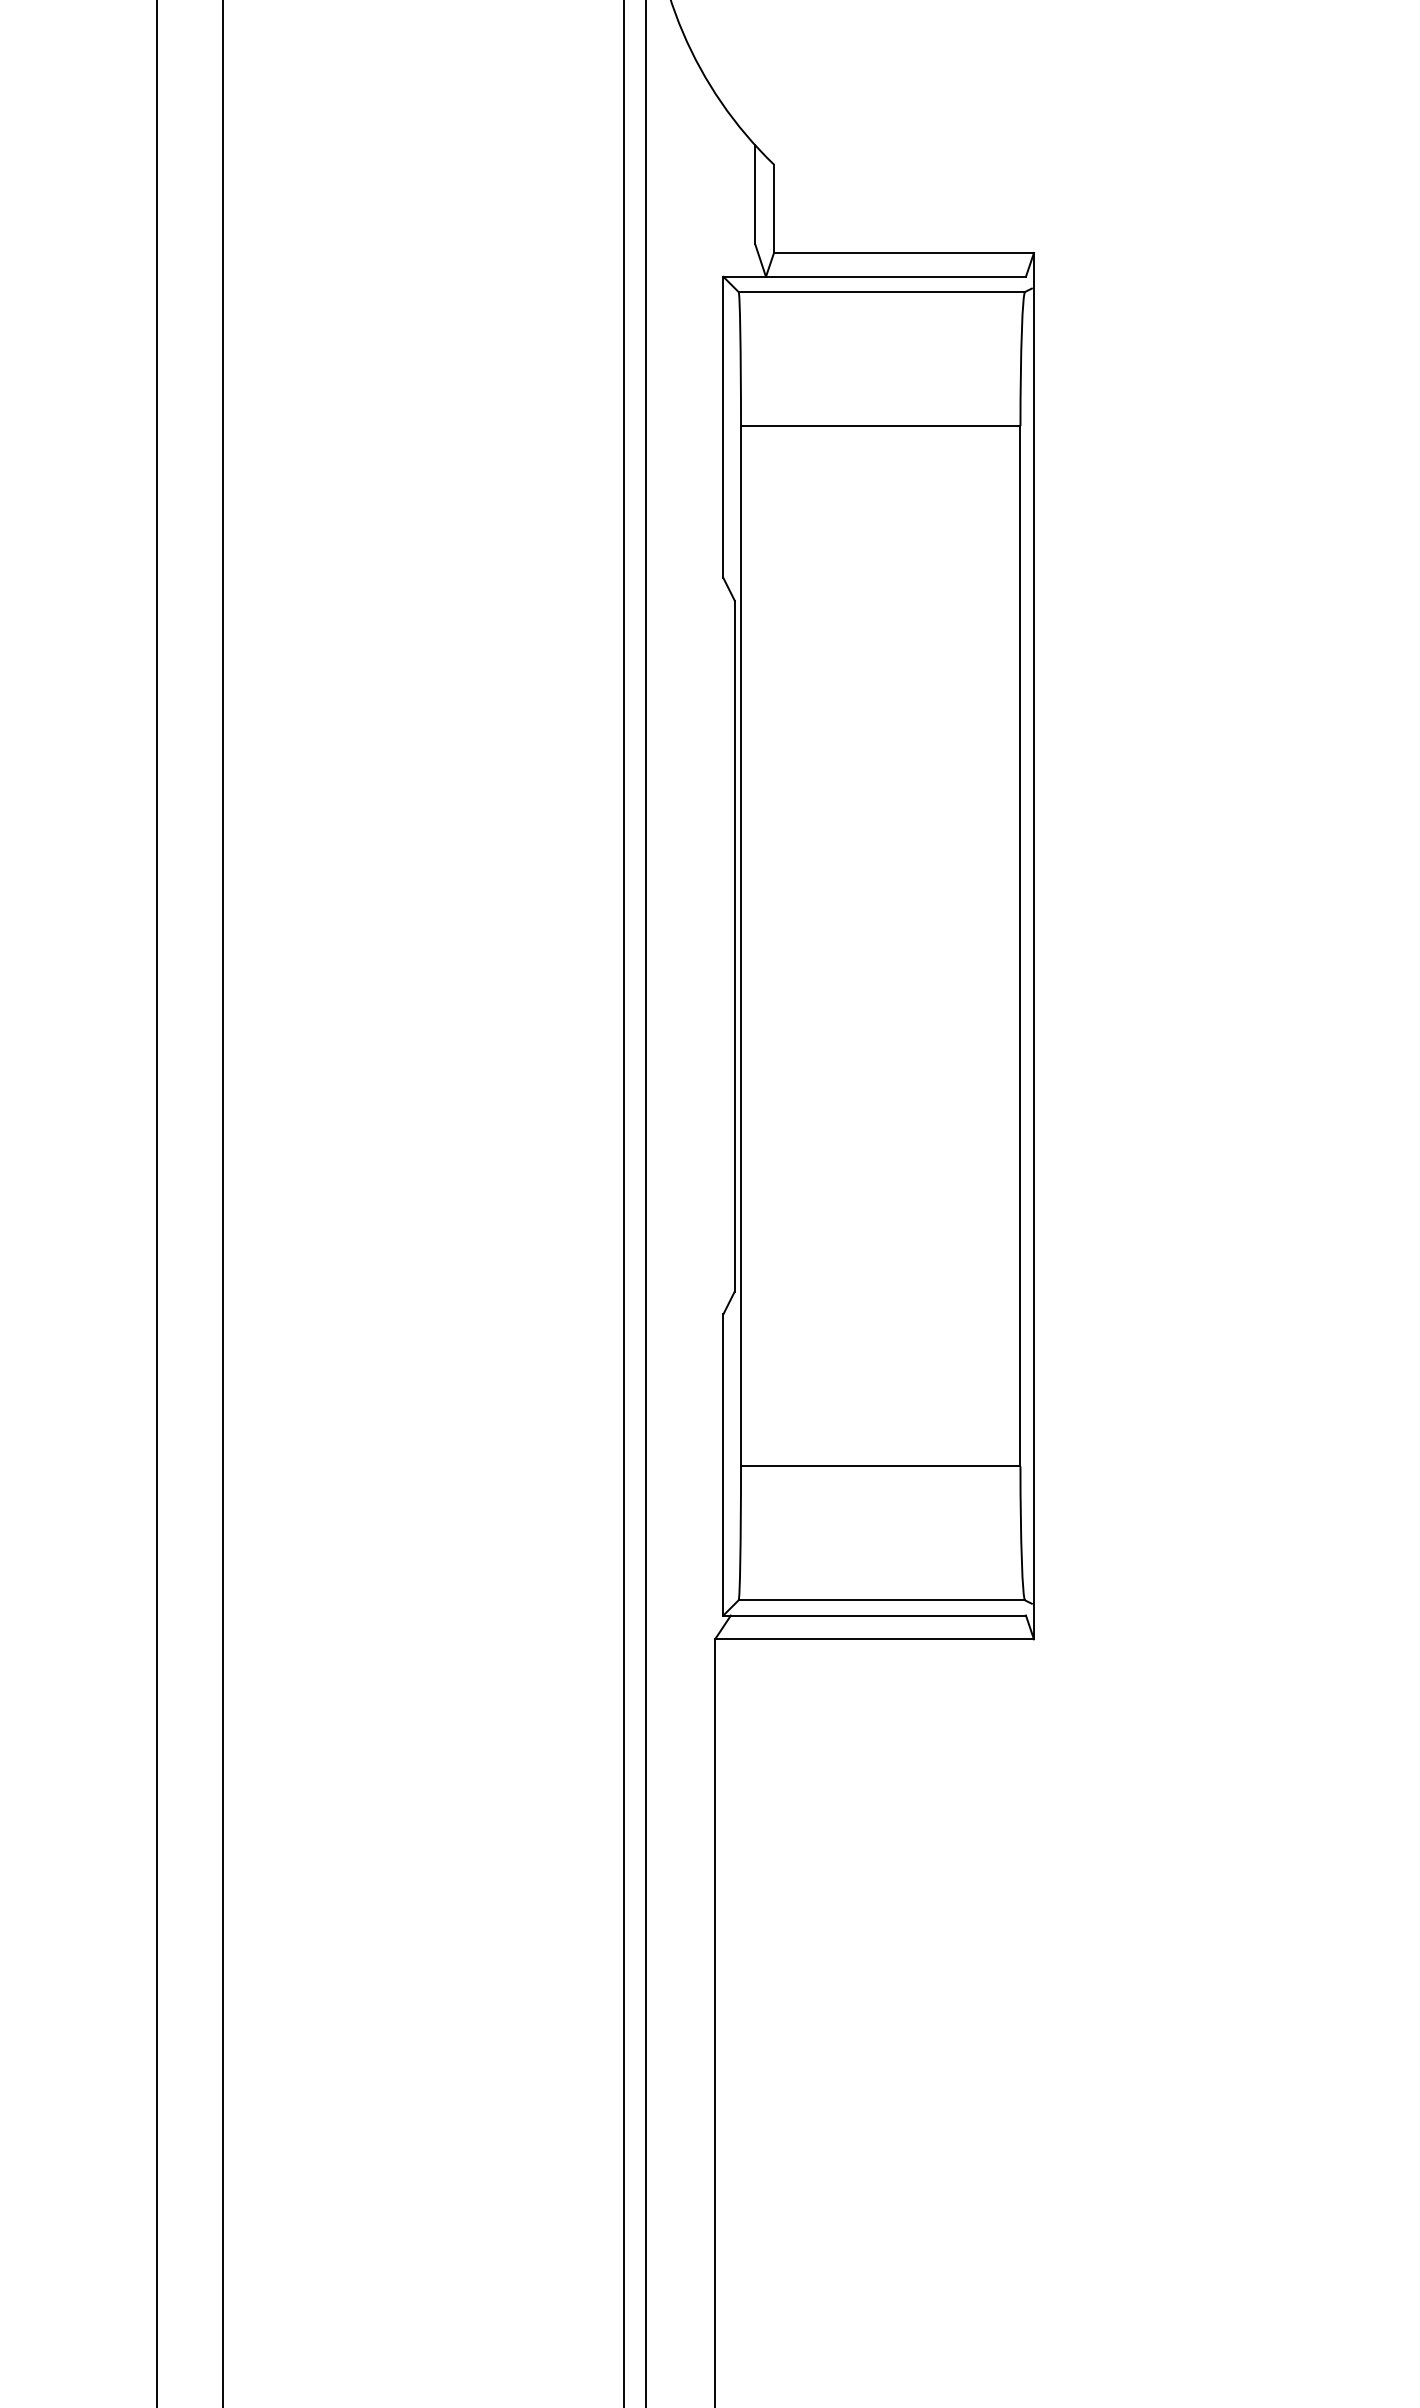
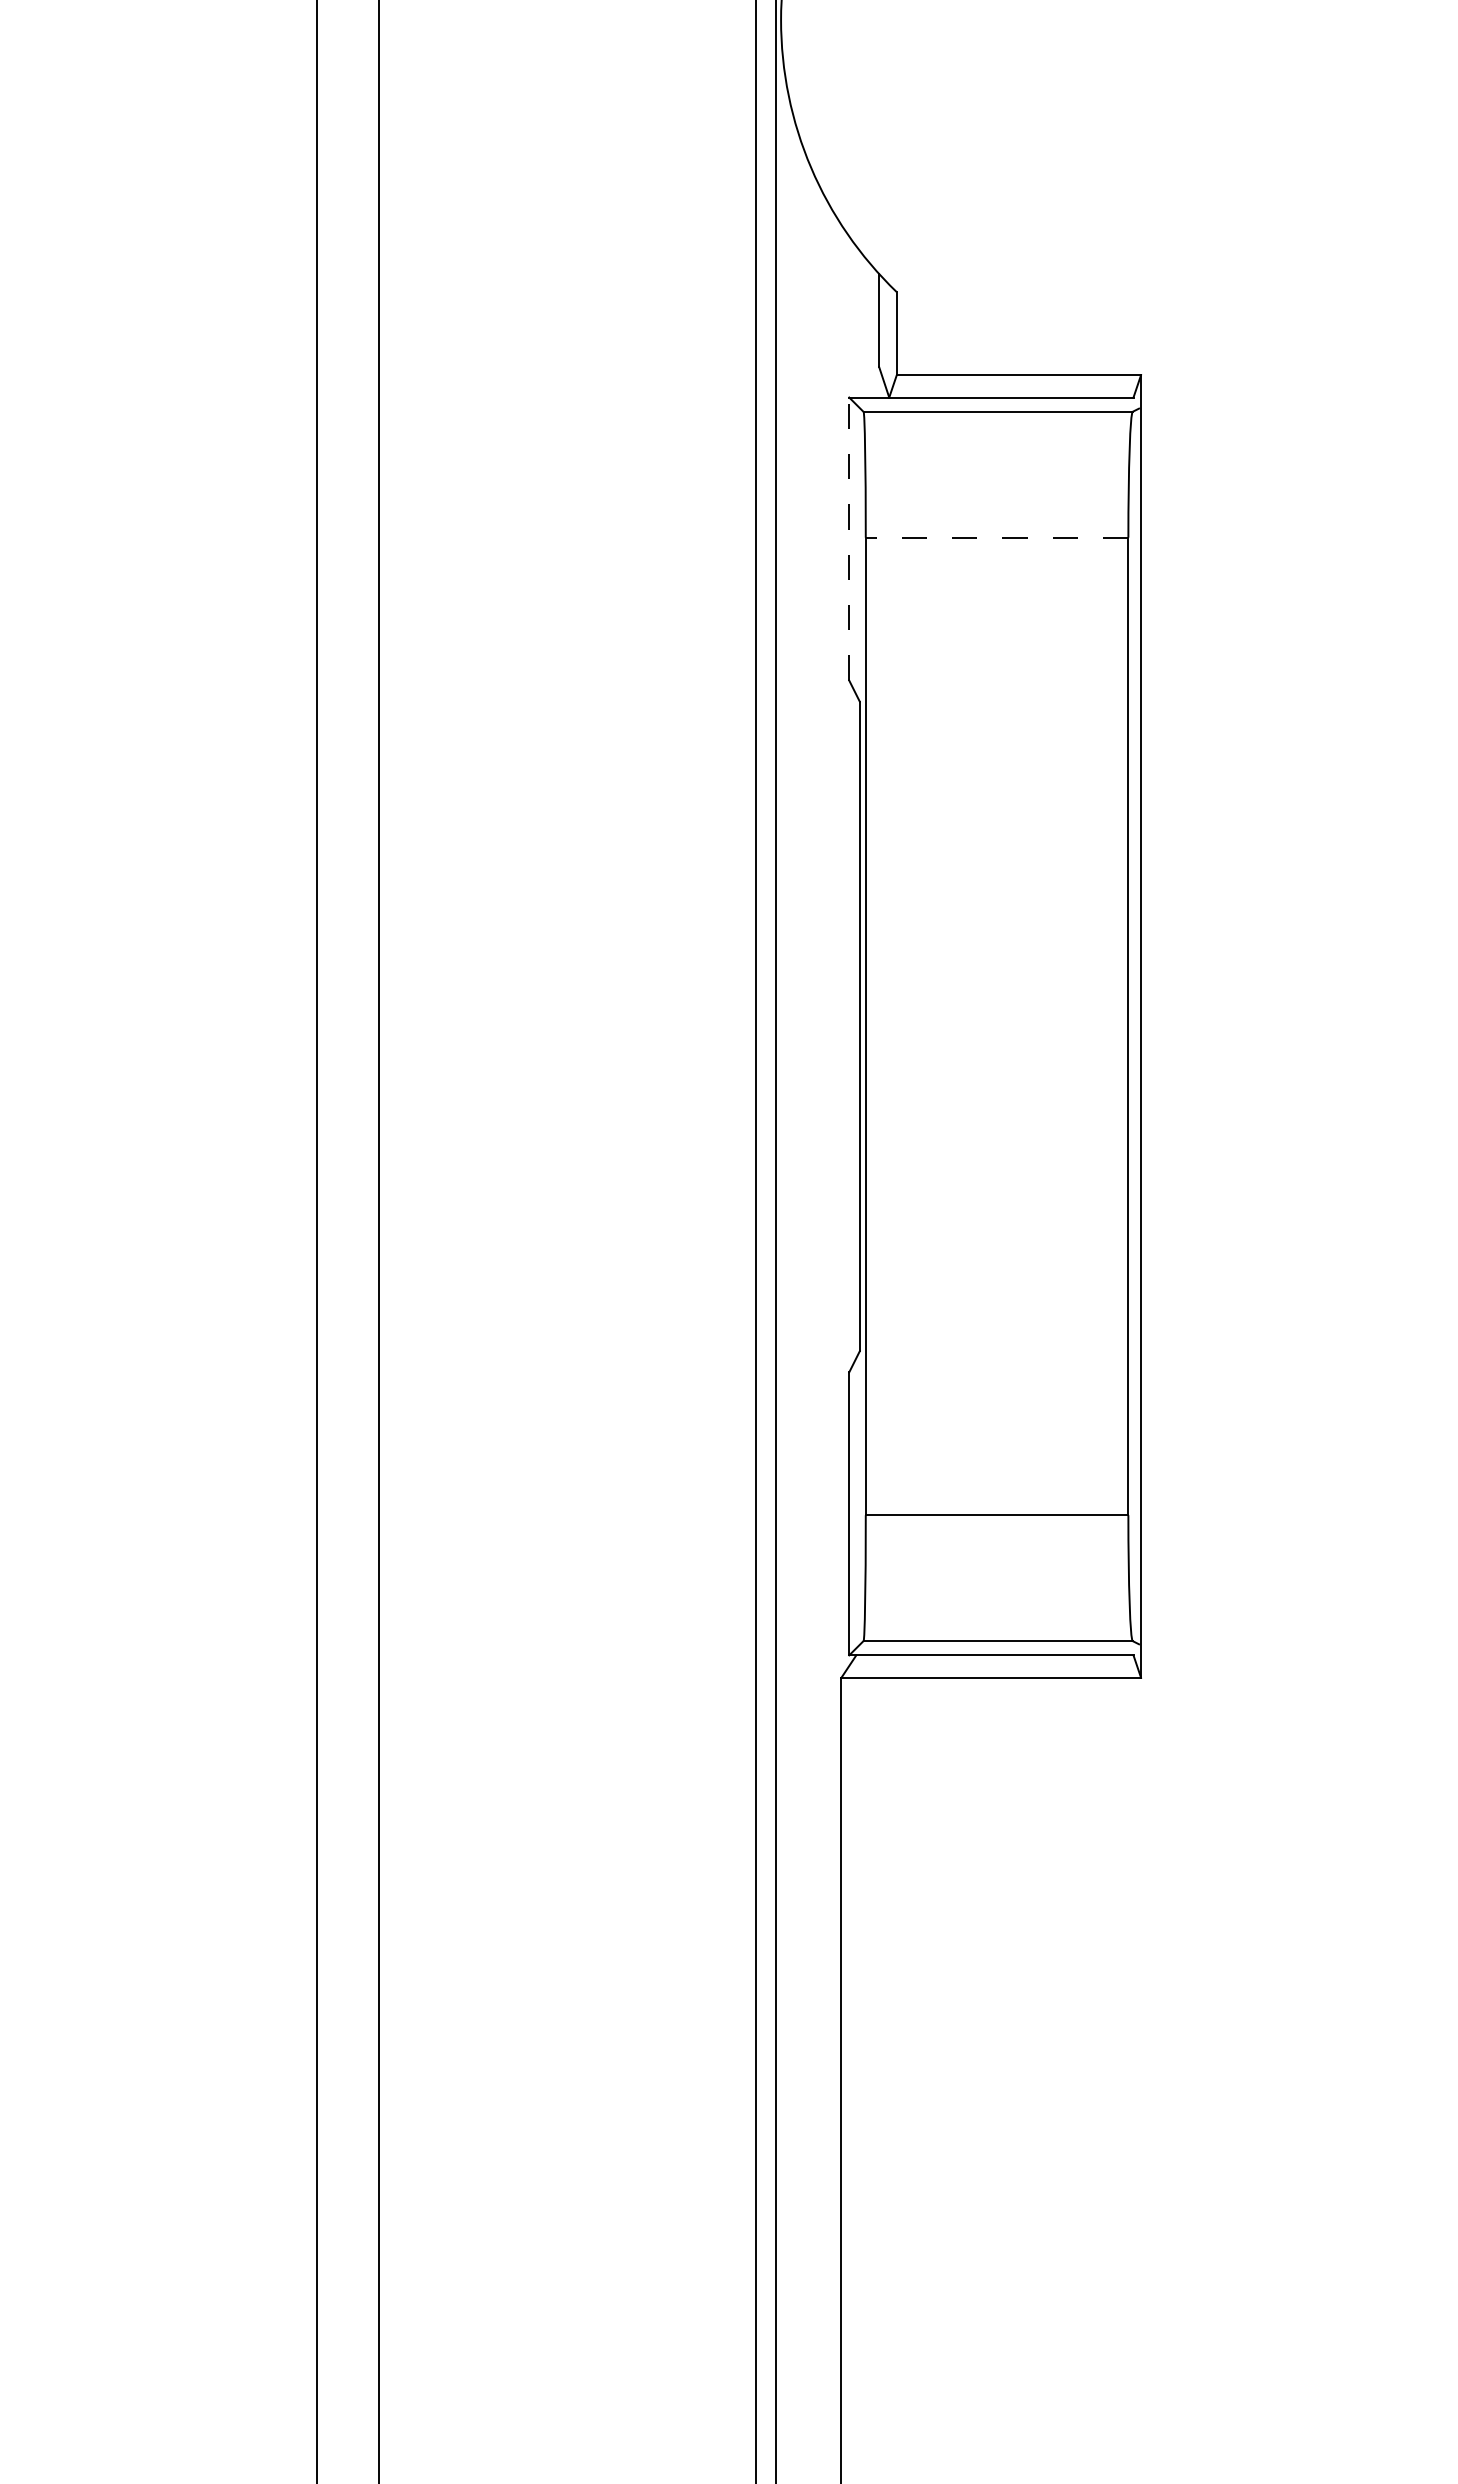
line: (880, 425) -> (996, 537), solid -> dashed
line: (723, 427) -> (849, 539), solid -> dashed

